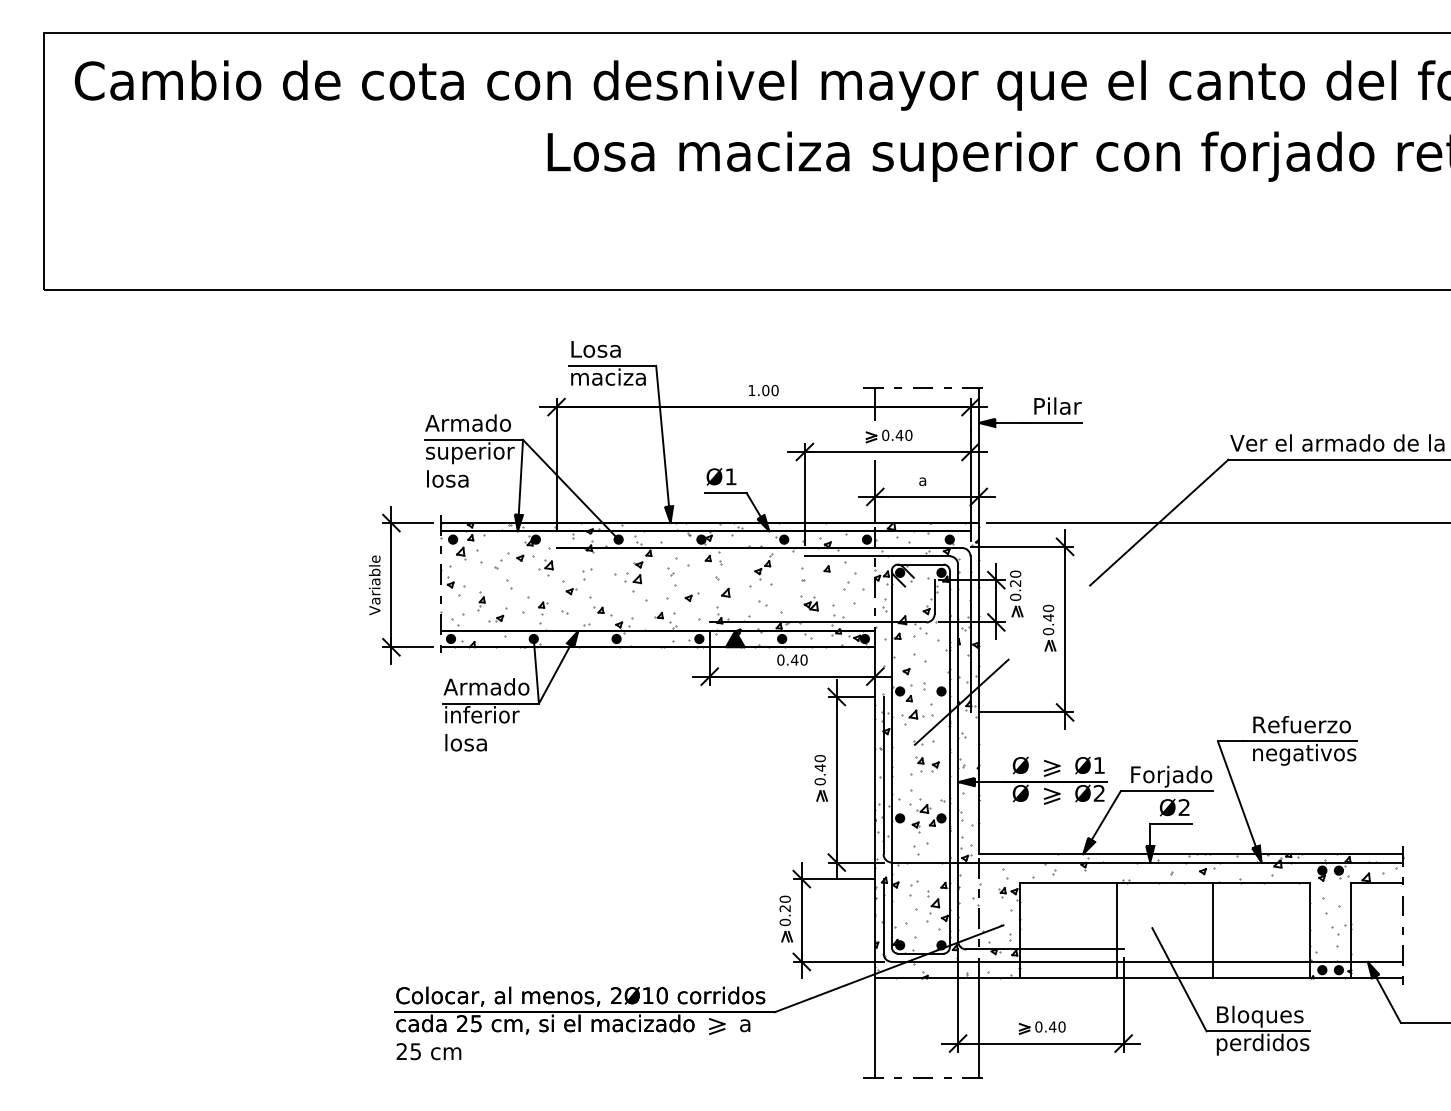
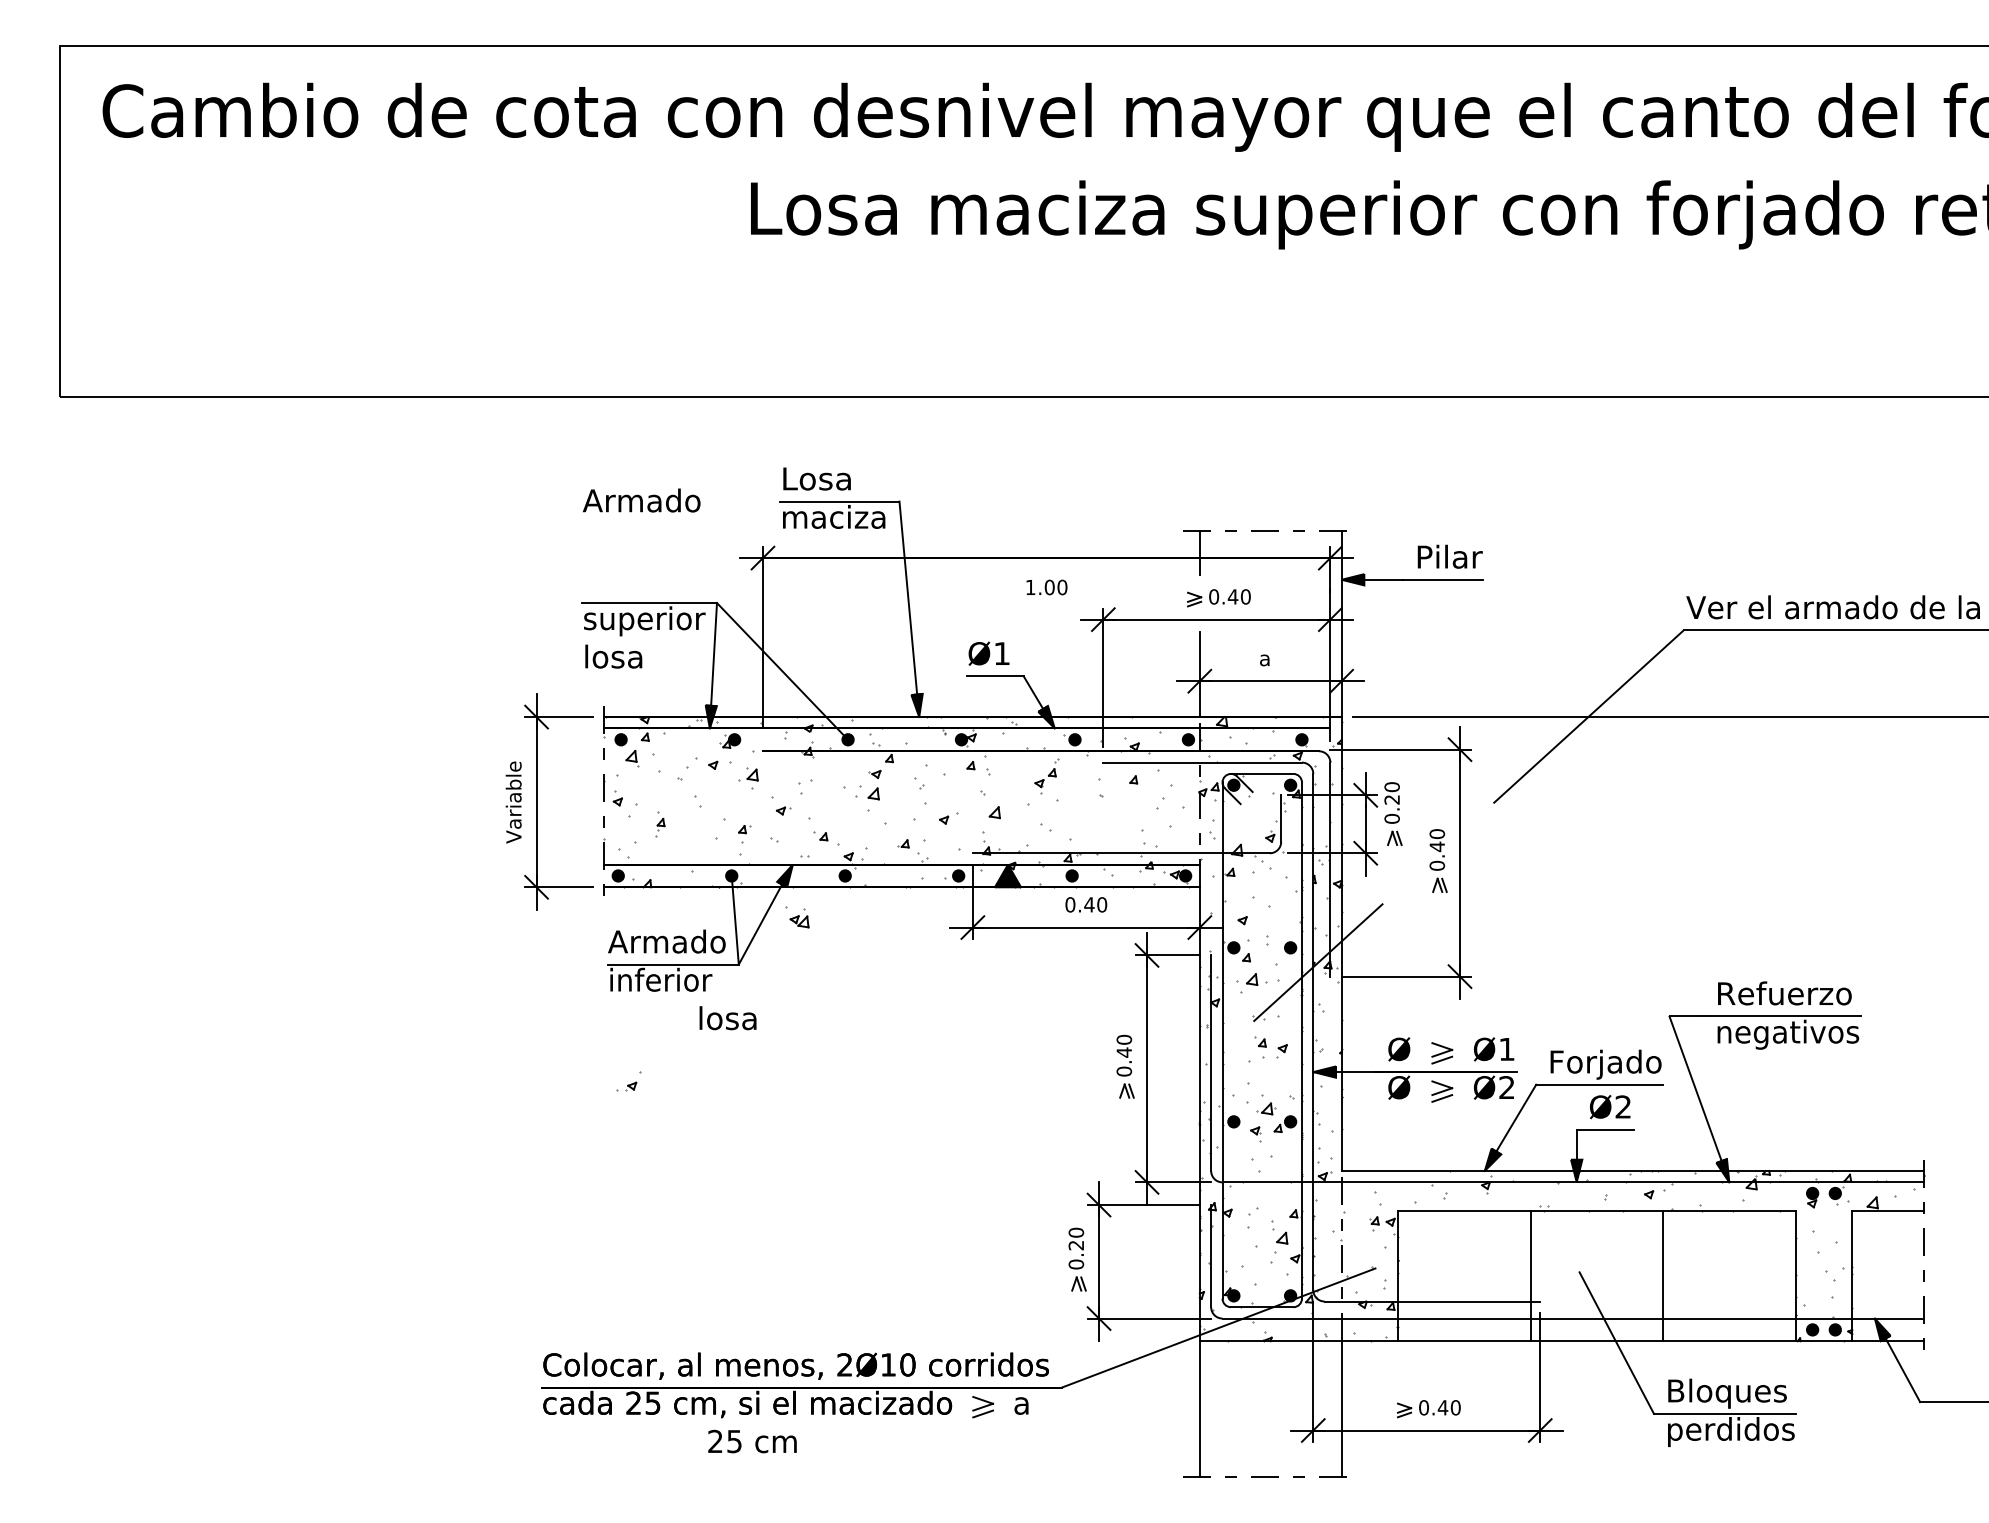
text: (763, 390) -> (1046, 587), moved
text: (467, 422) -> (640, 499), moved
part: (809, 603) -> (797, 917), moved
part: (497, 614) -> (628, 1080), moved
text: (465, 742) -> (727, 1017), moved
text: (428, 1051) -> (751, 1441), moved

